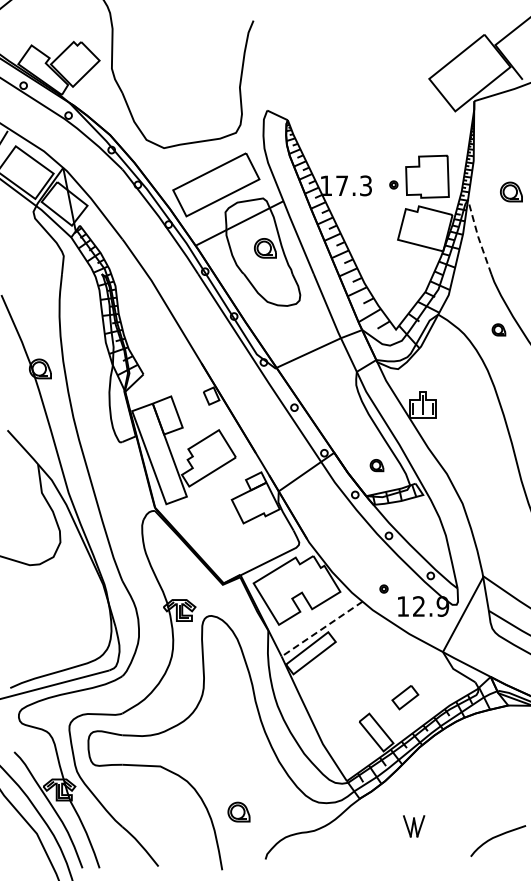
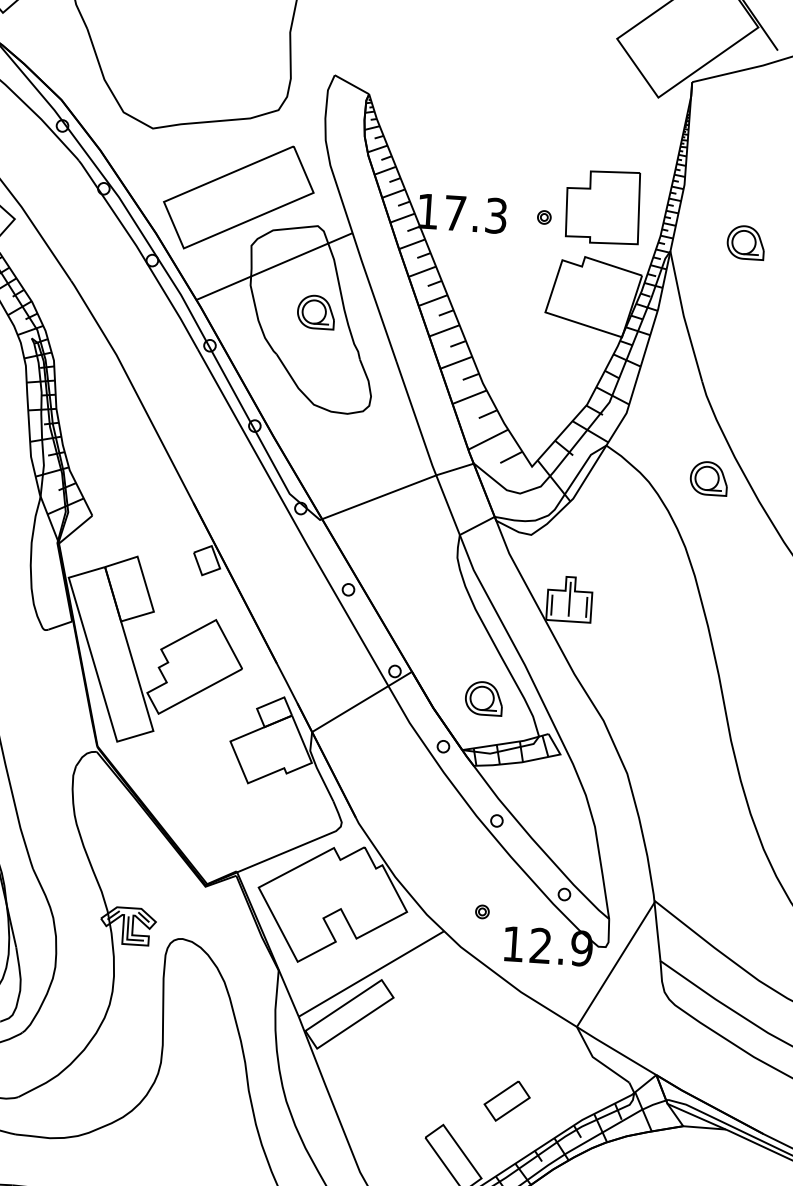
line: (478, 236) -> (684, 315), dashed -> solid
part: (498, 329) -> (708, 477), size x1.67
part: (376, 465) -> (483, 698), size x1.67
line: (322, 628) -> (372, 972), dashed -> solid

